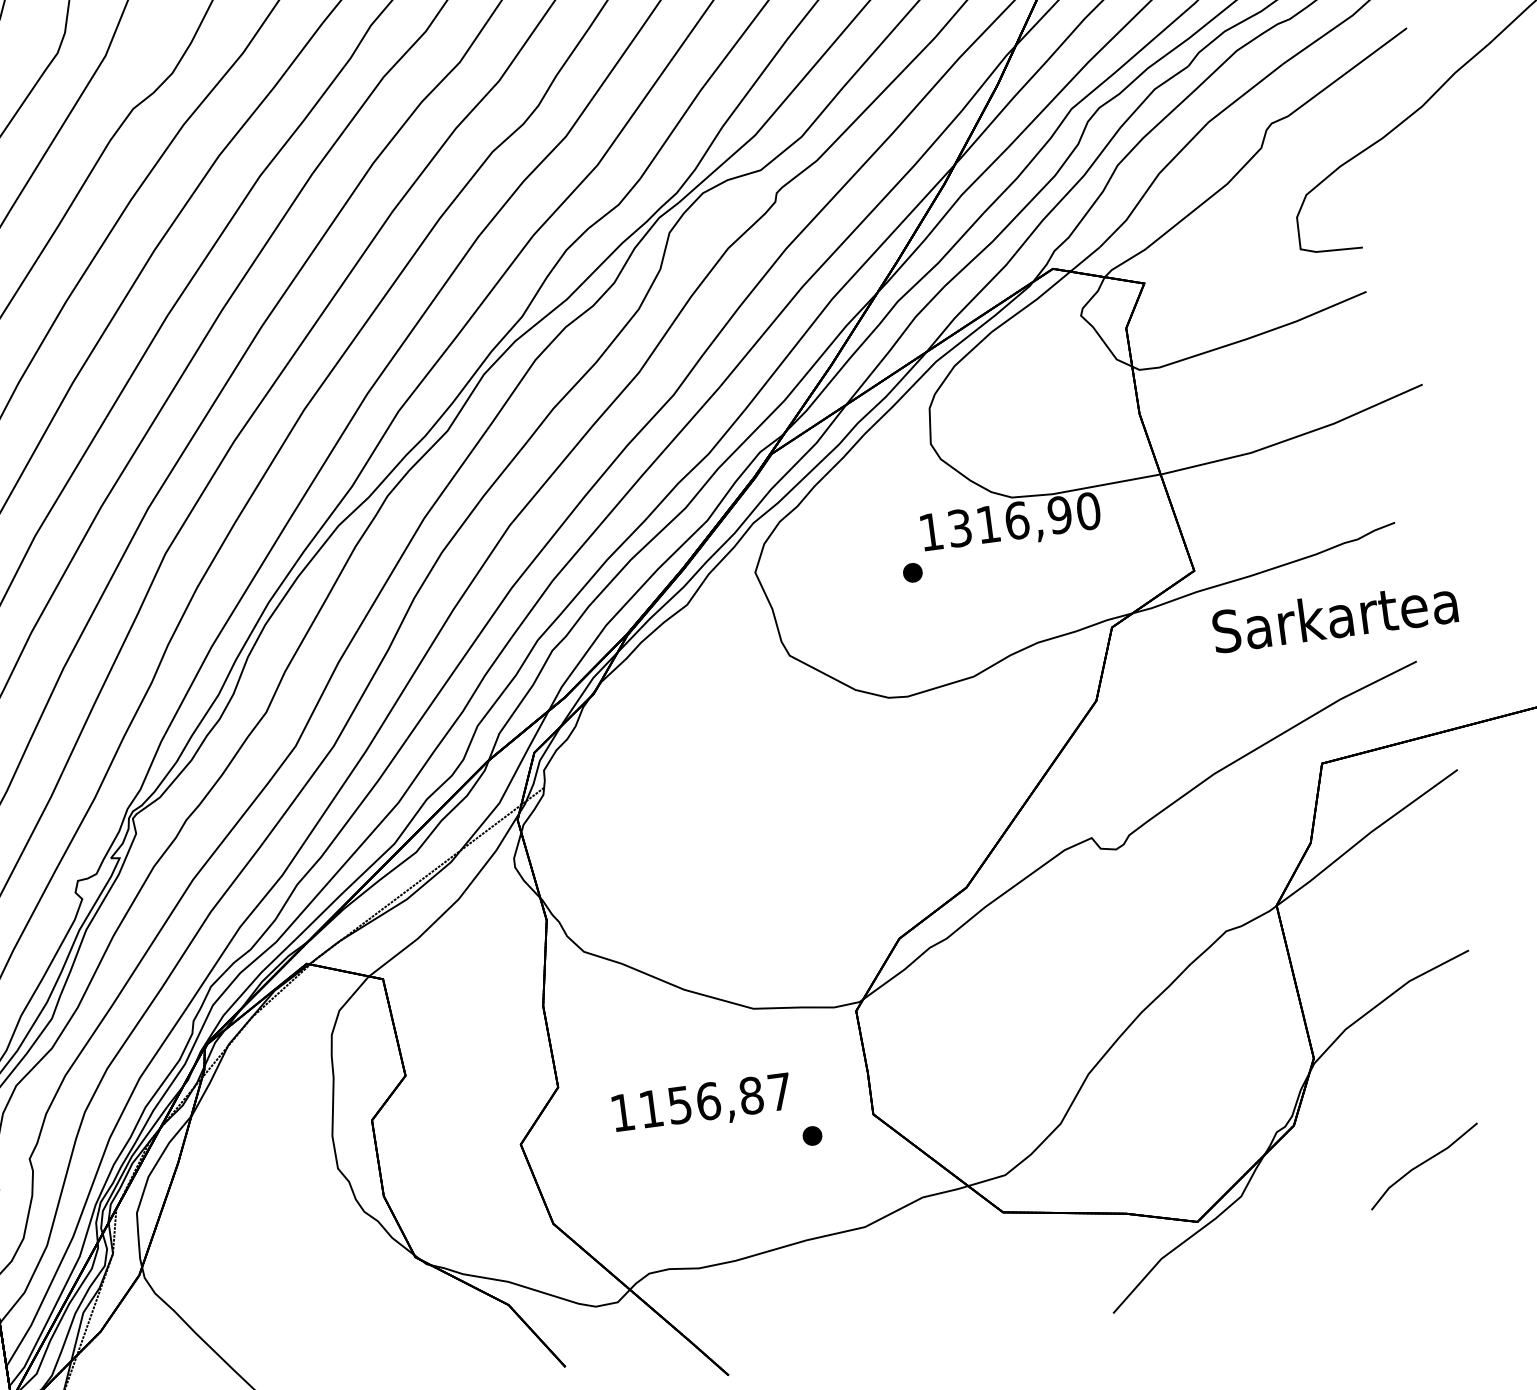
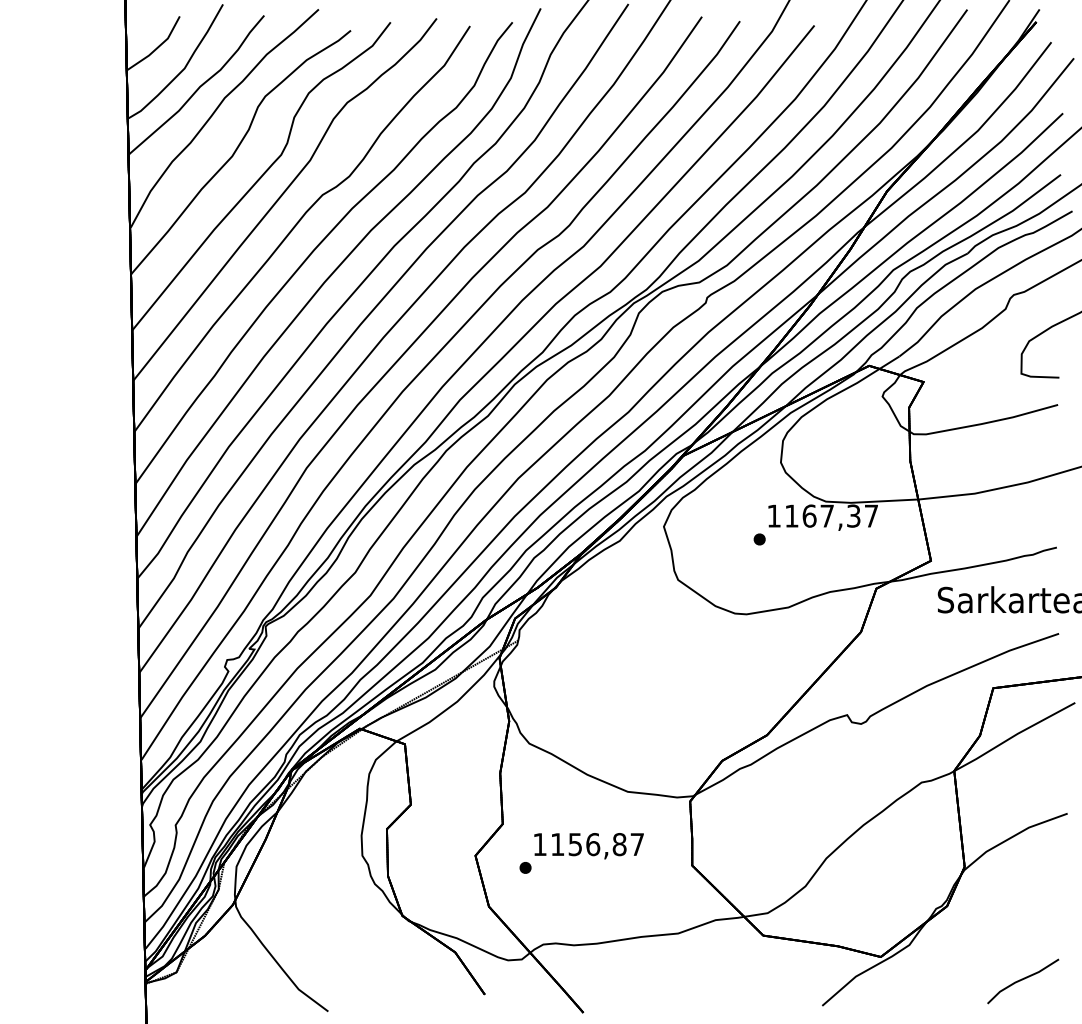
text: (1023, 518) -> (831, 515), 1316,90 -> 1167,37
part: (812, 1135) -> (525, 867), moved
line: (1422, 1165) -> (1022, 980), moved

